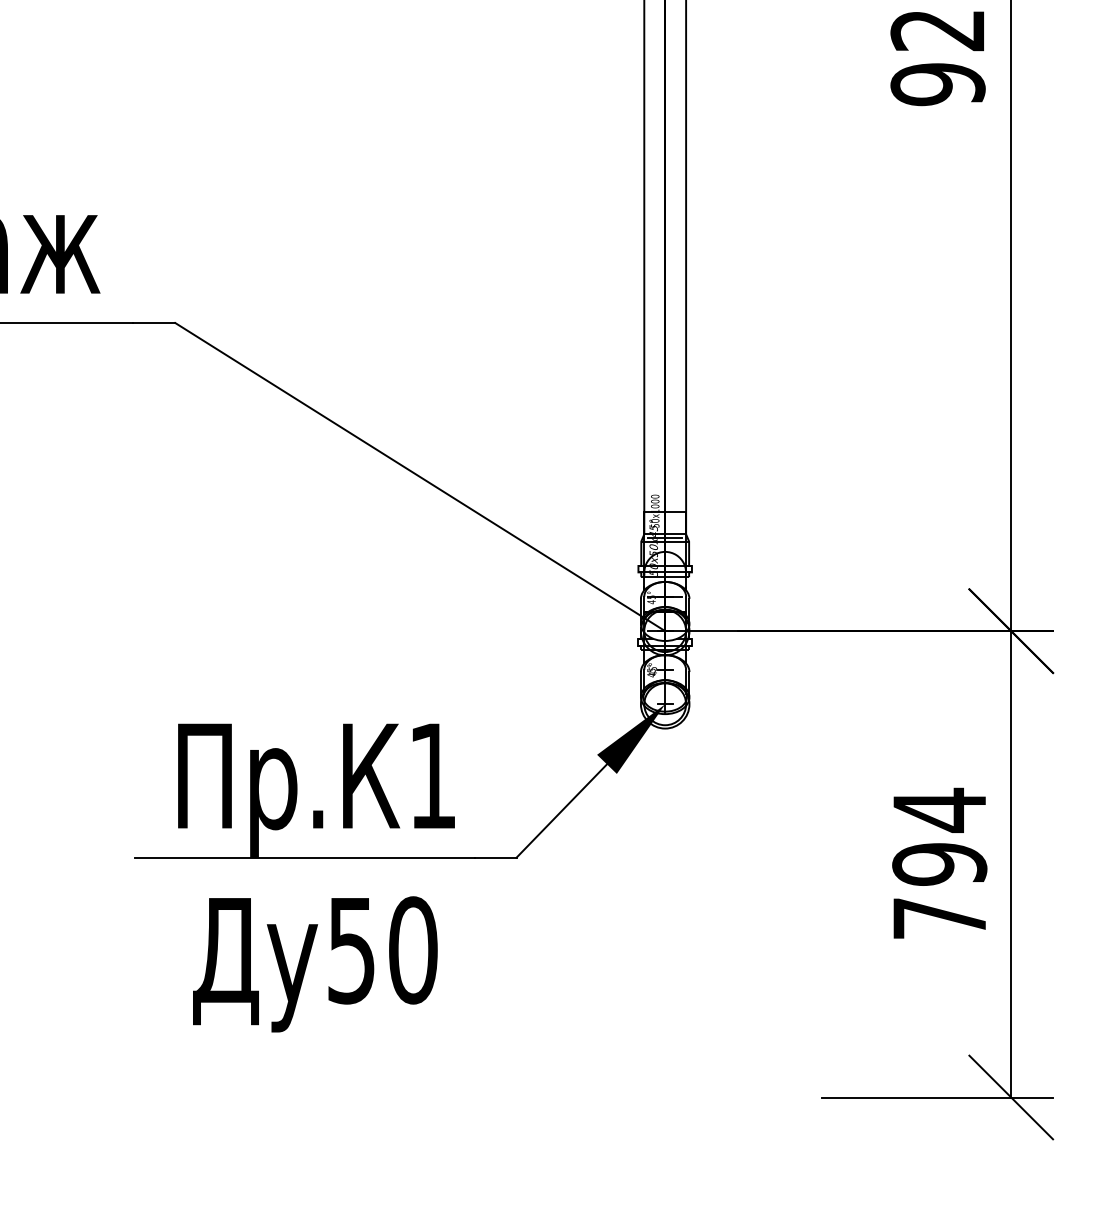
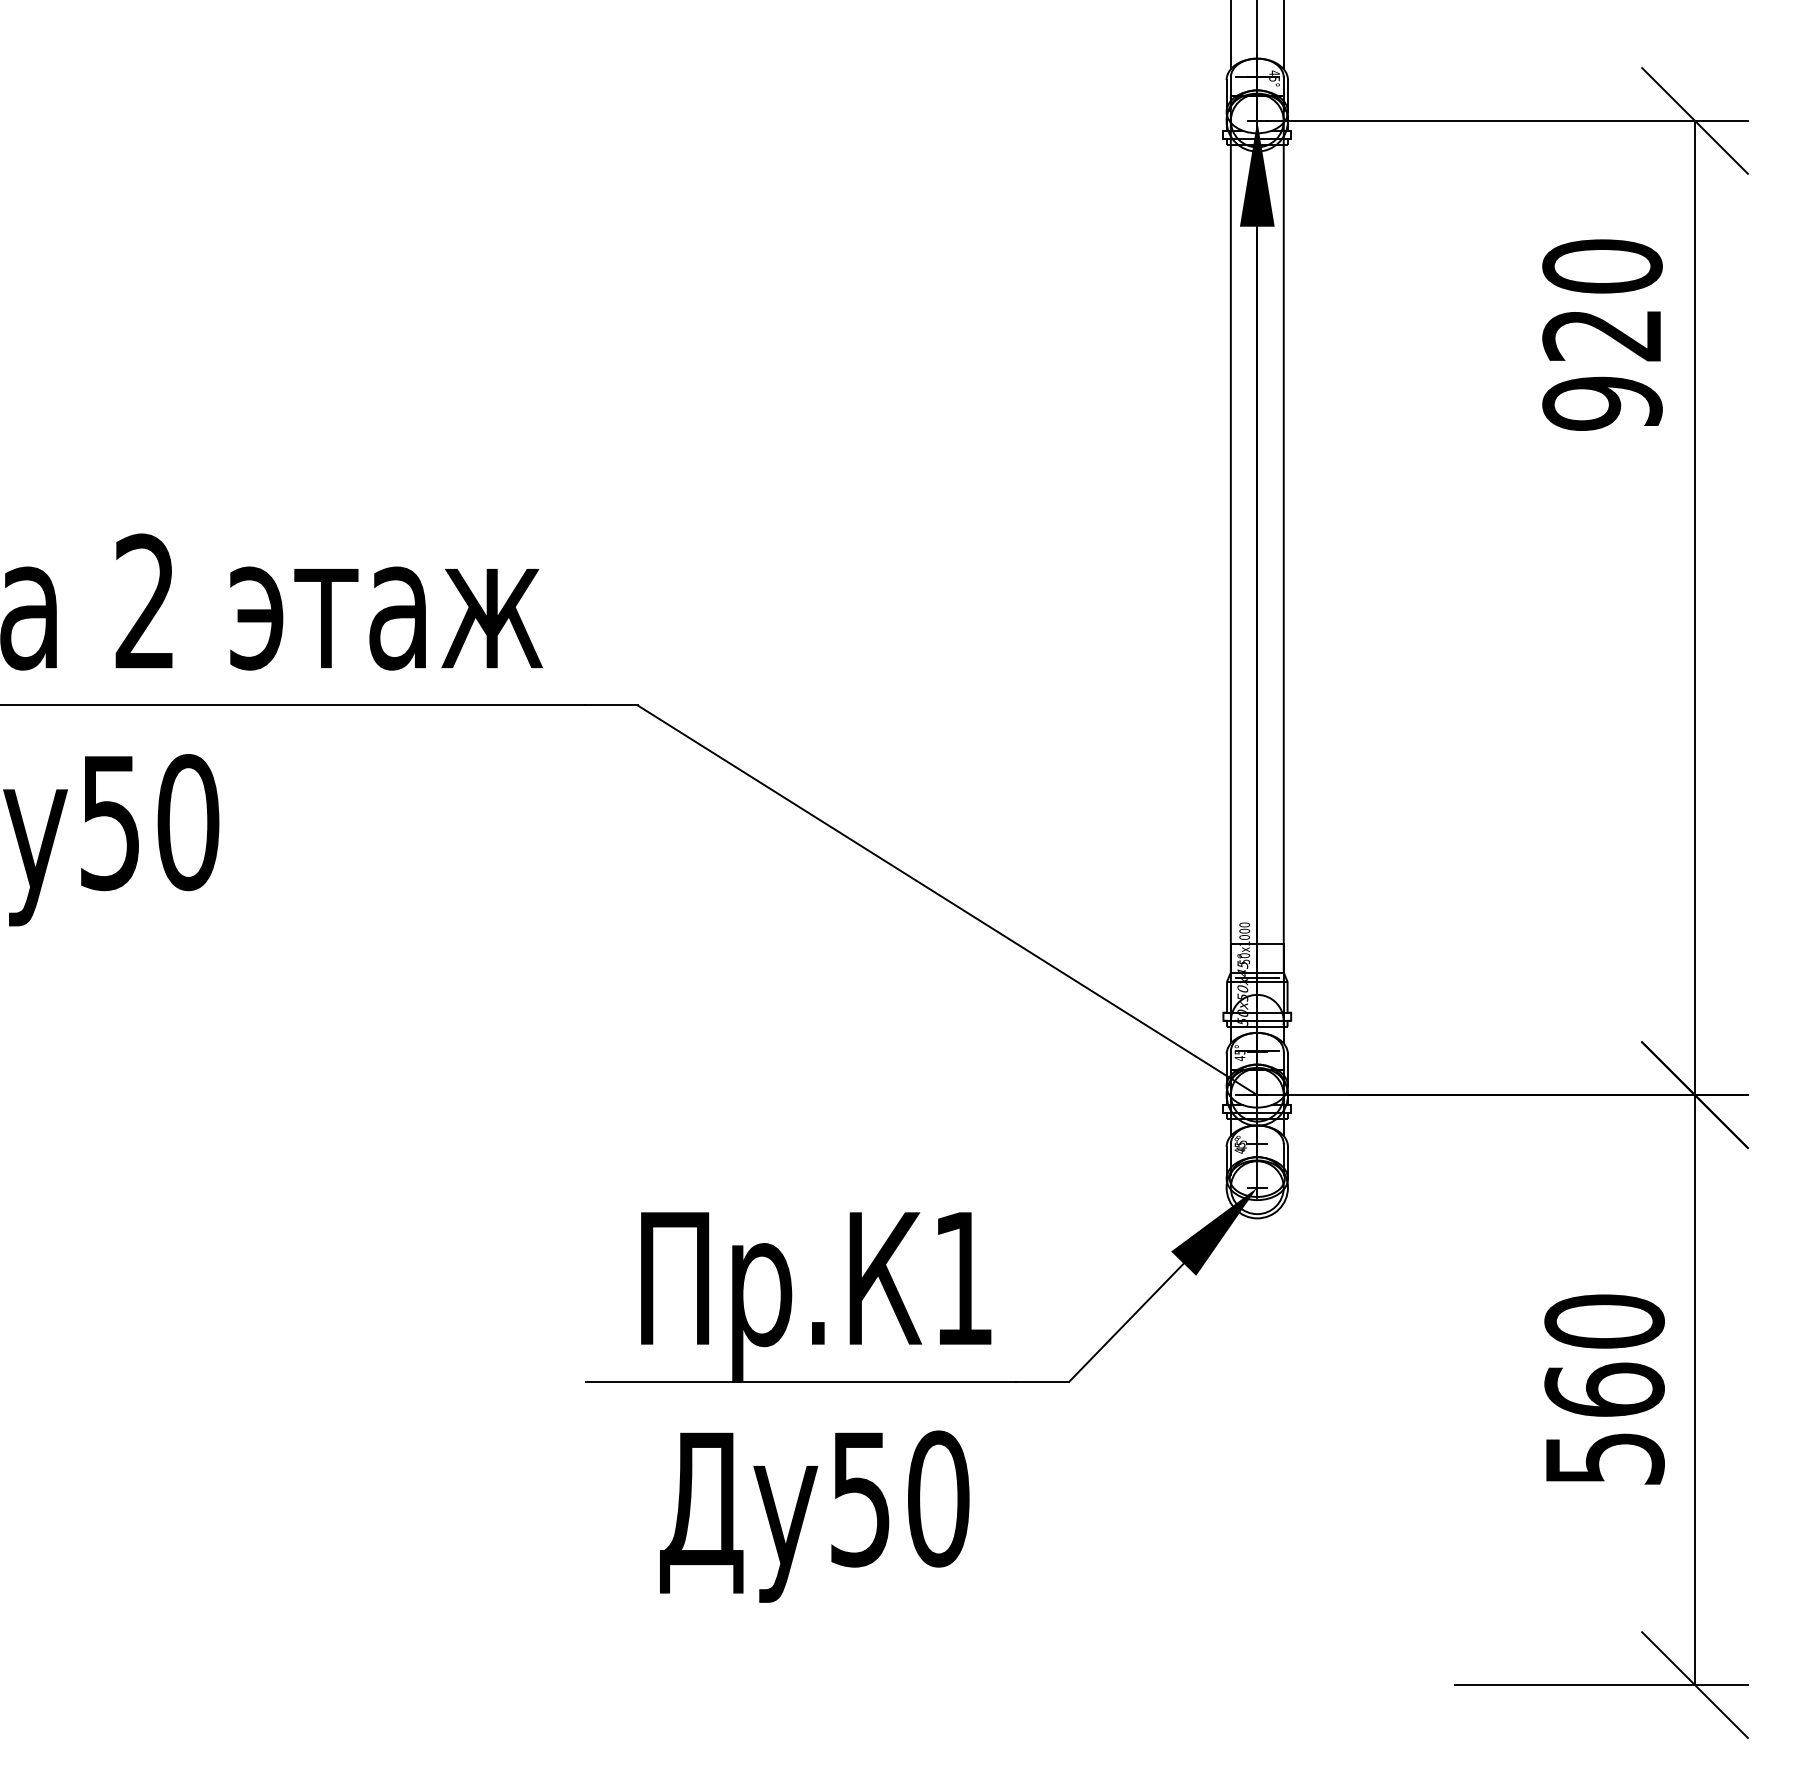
text: (939, 863) -> (1604, 1388), 794 -> 560

